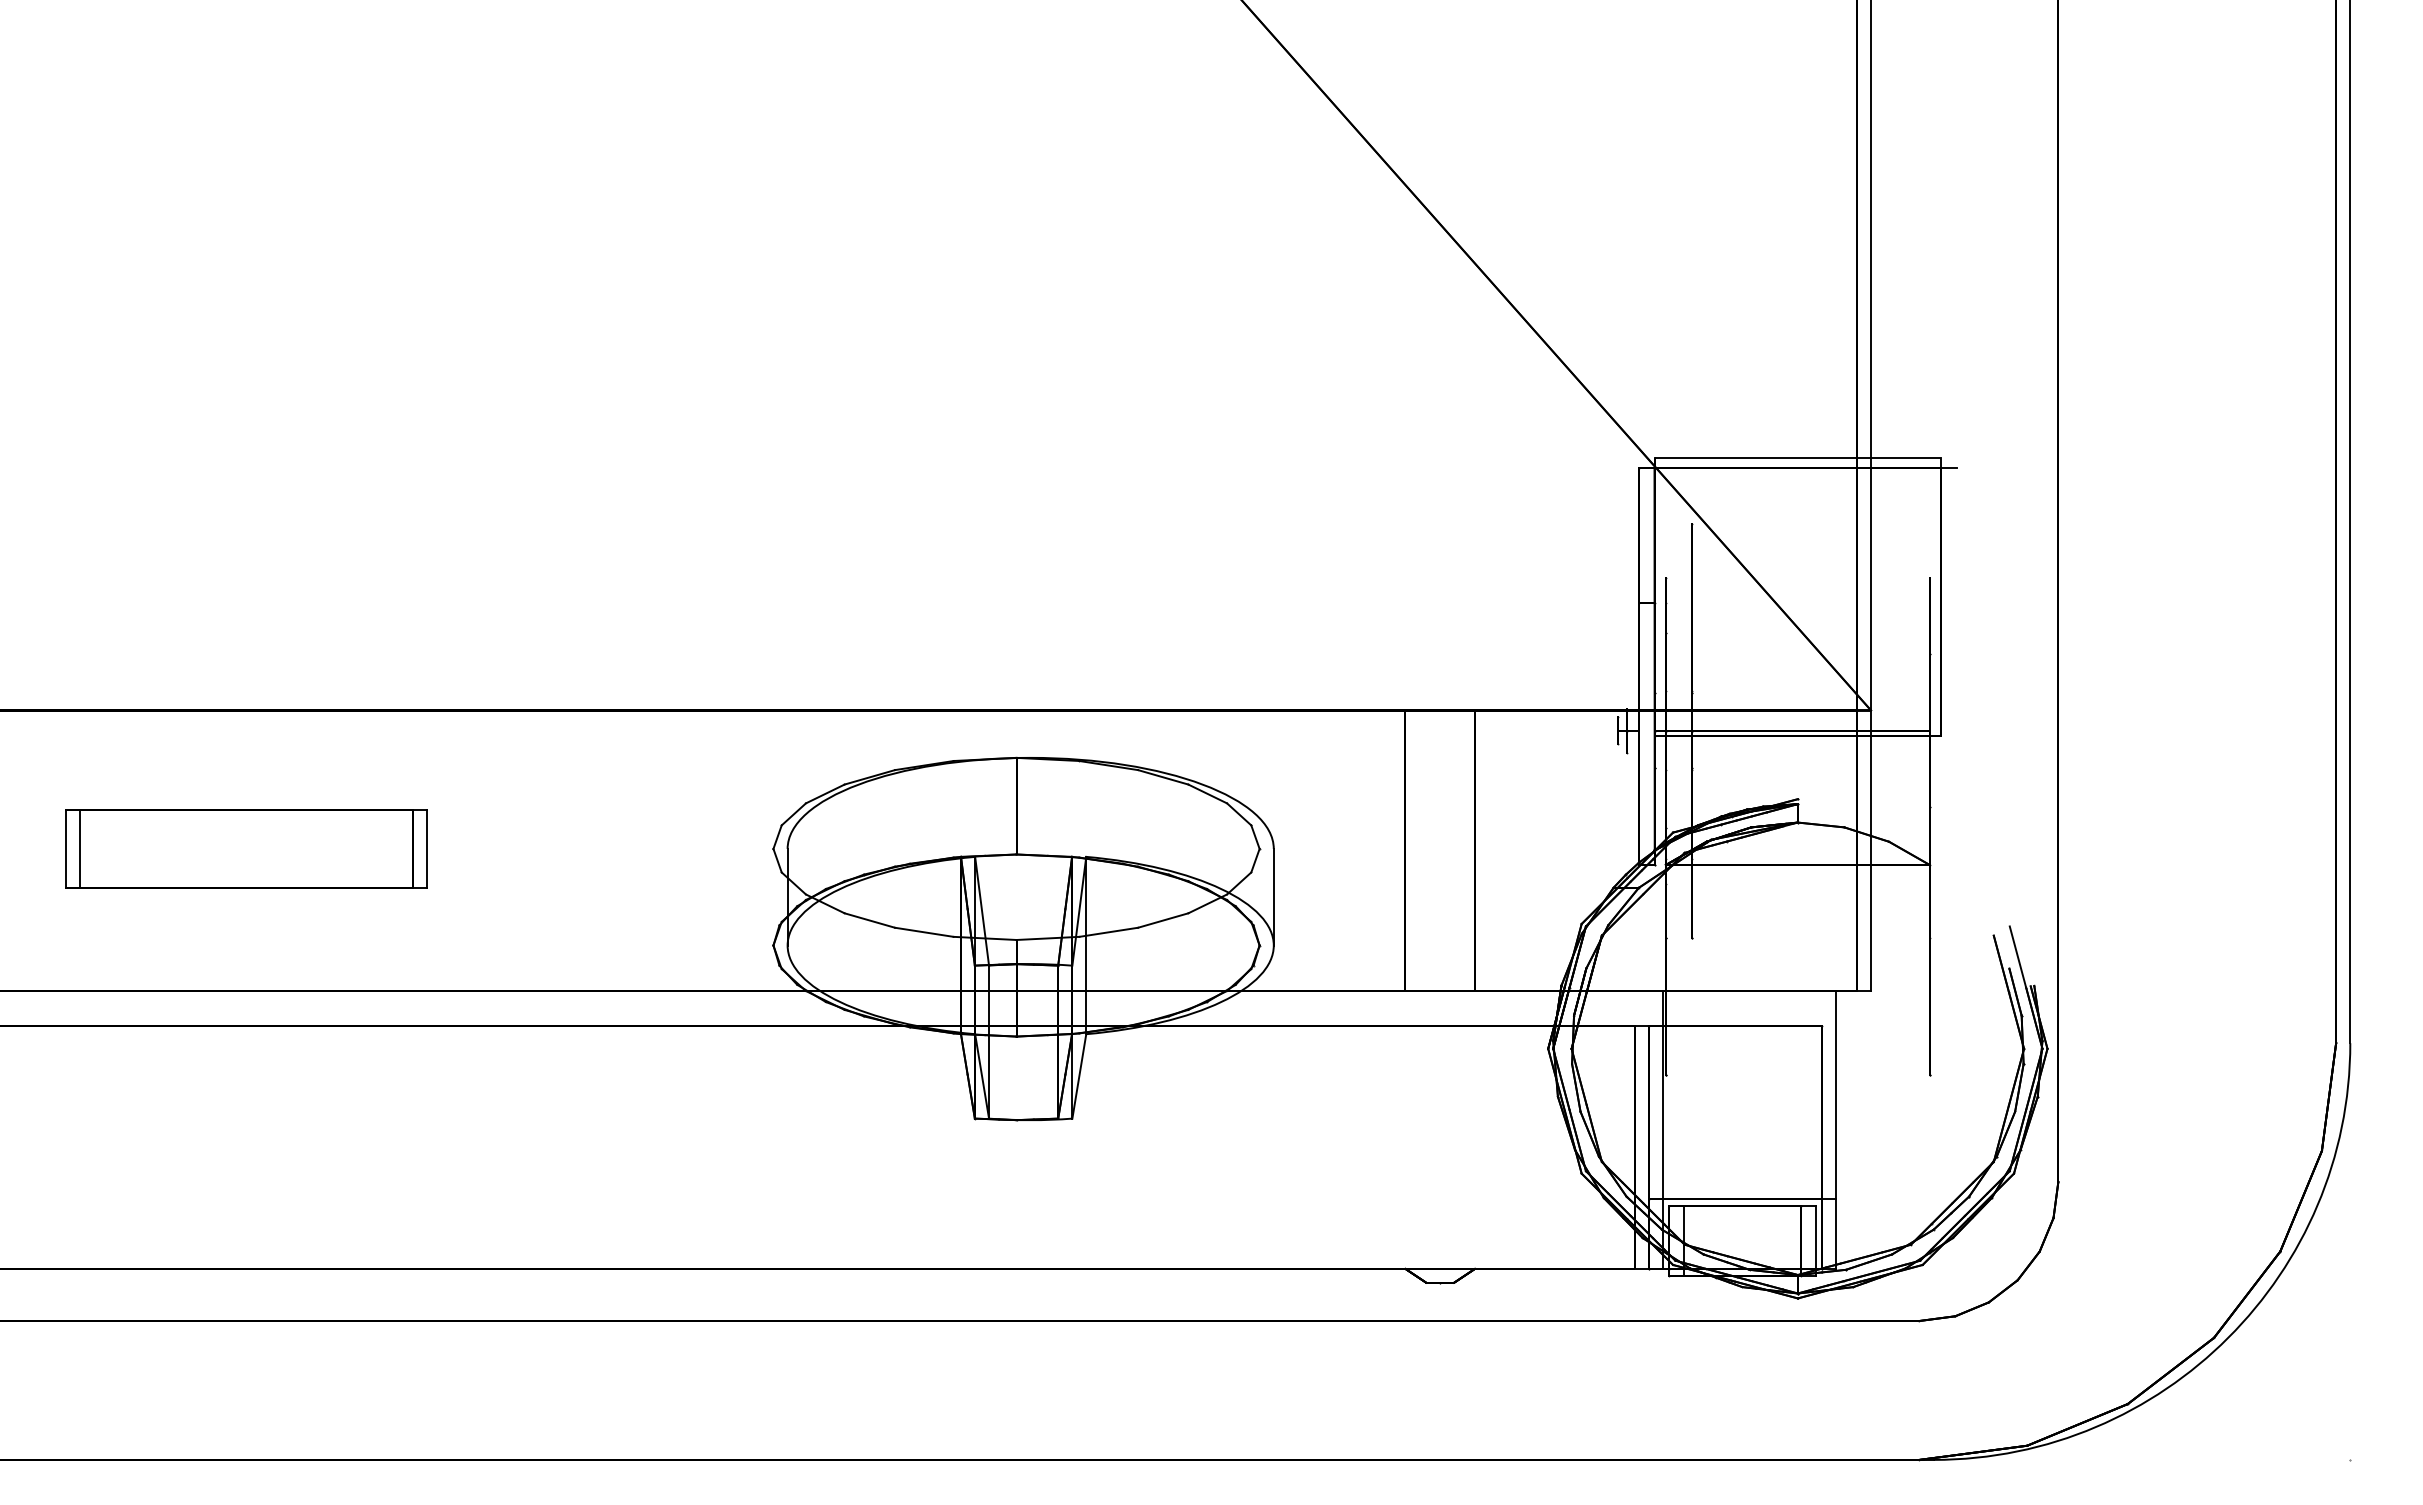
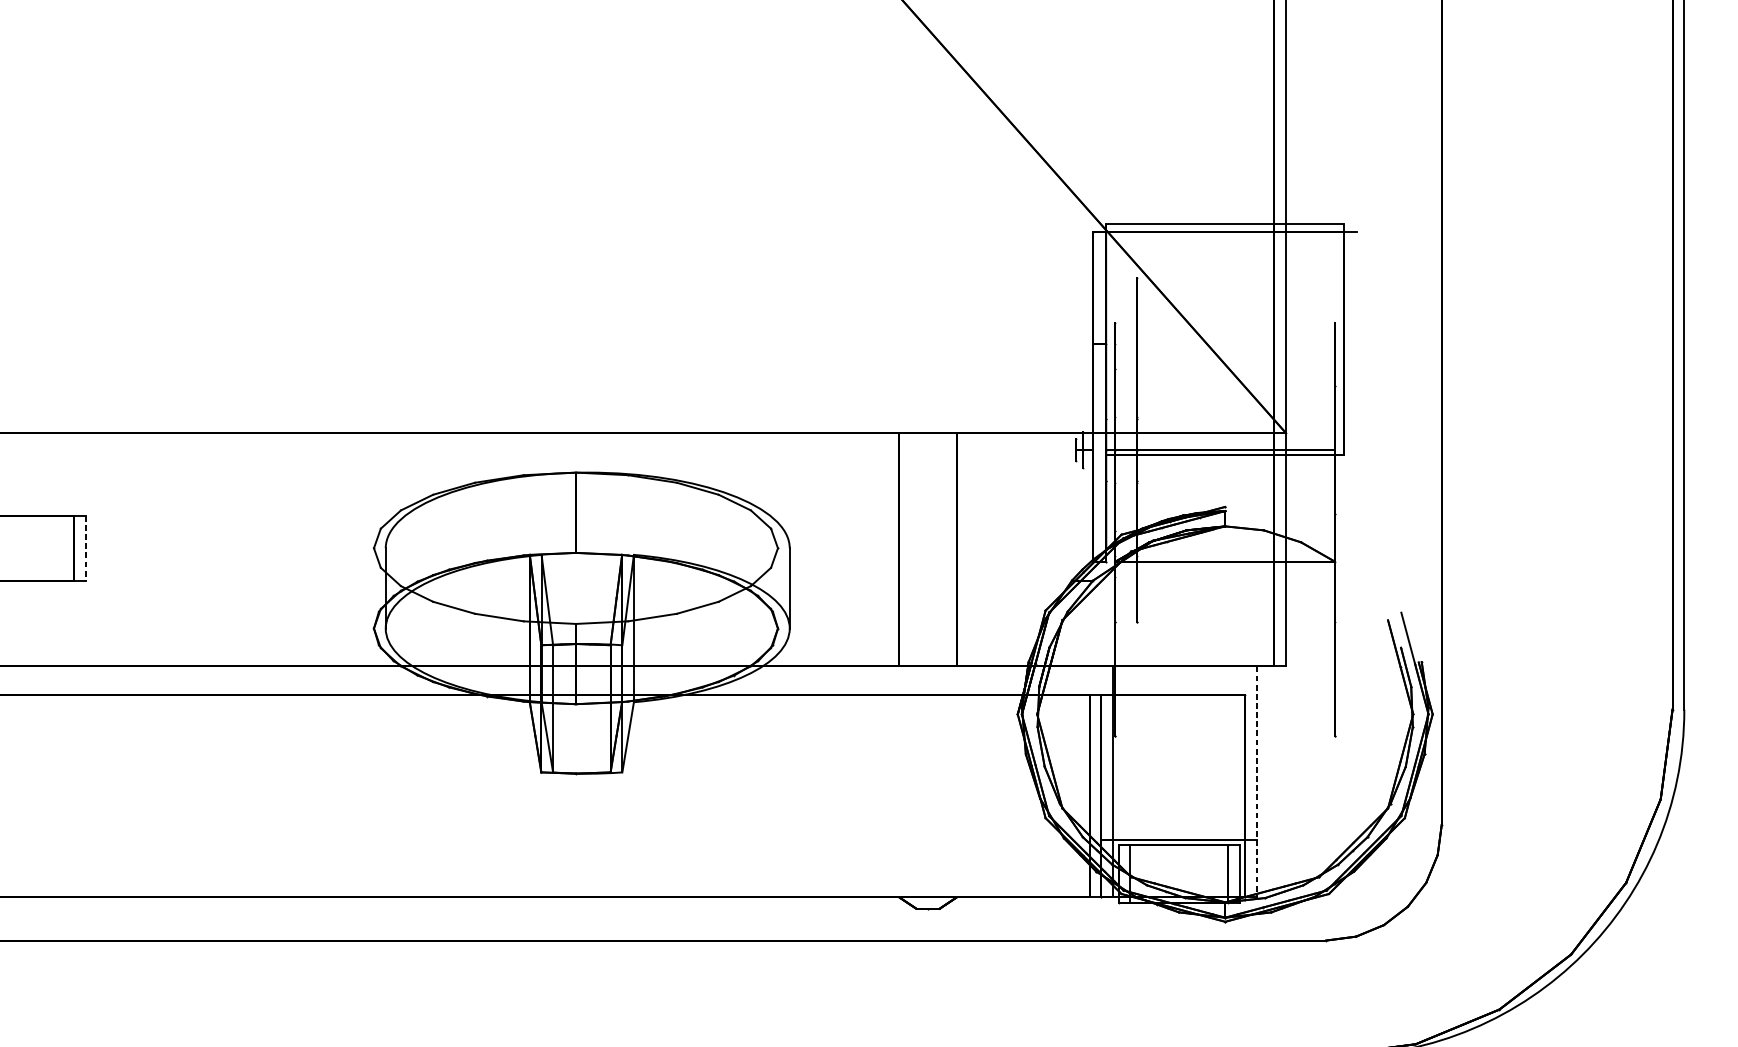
line: (427, 849) -> (86, 548), solid -> dashed
line: (1836, 1130) -> (1257, 782), solid -> dashed

